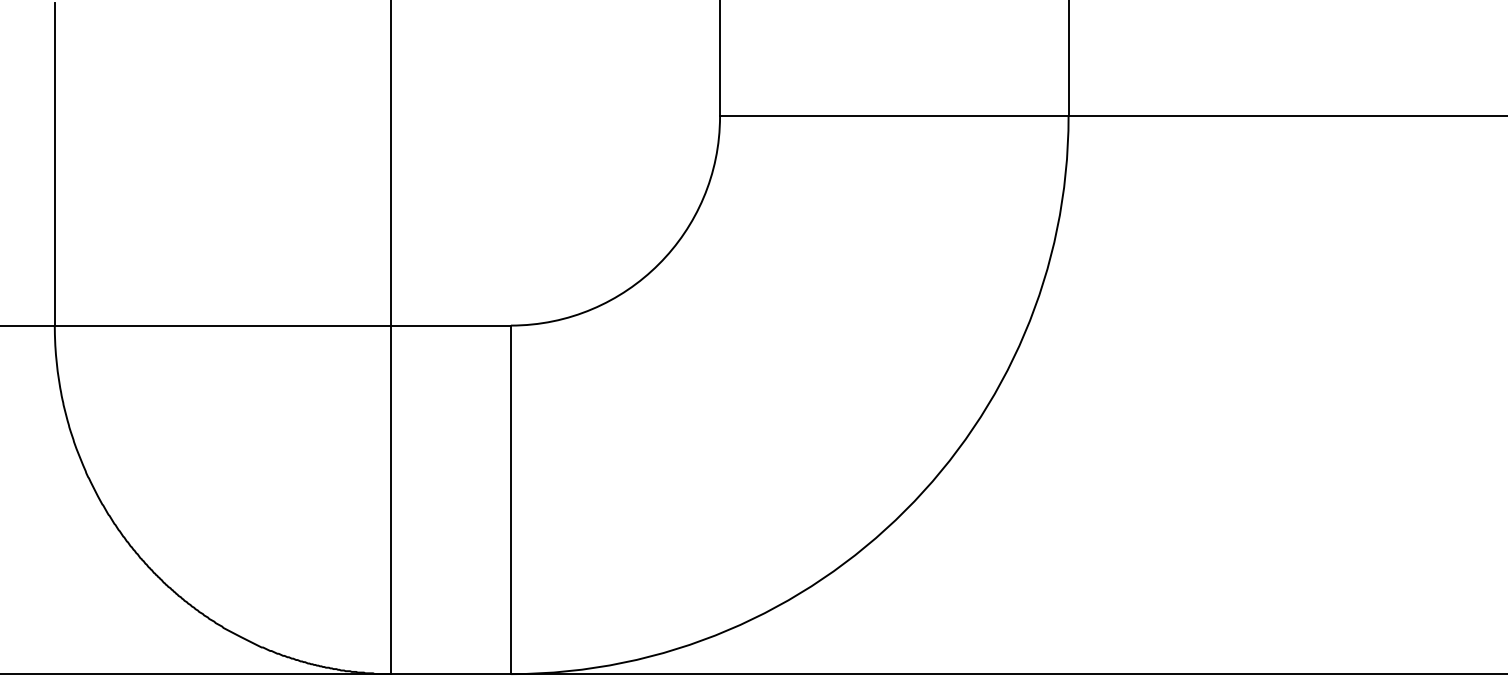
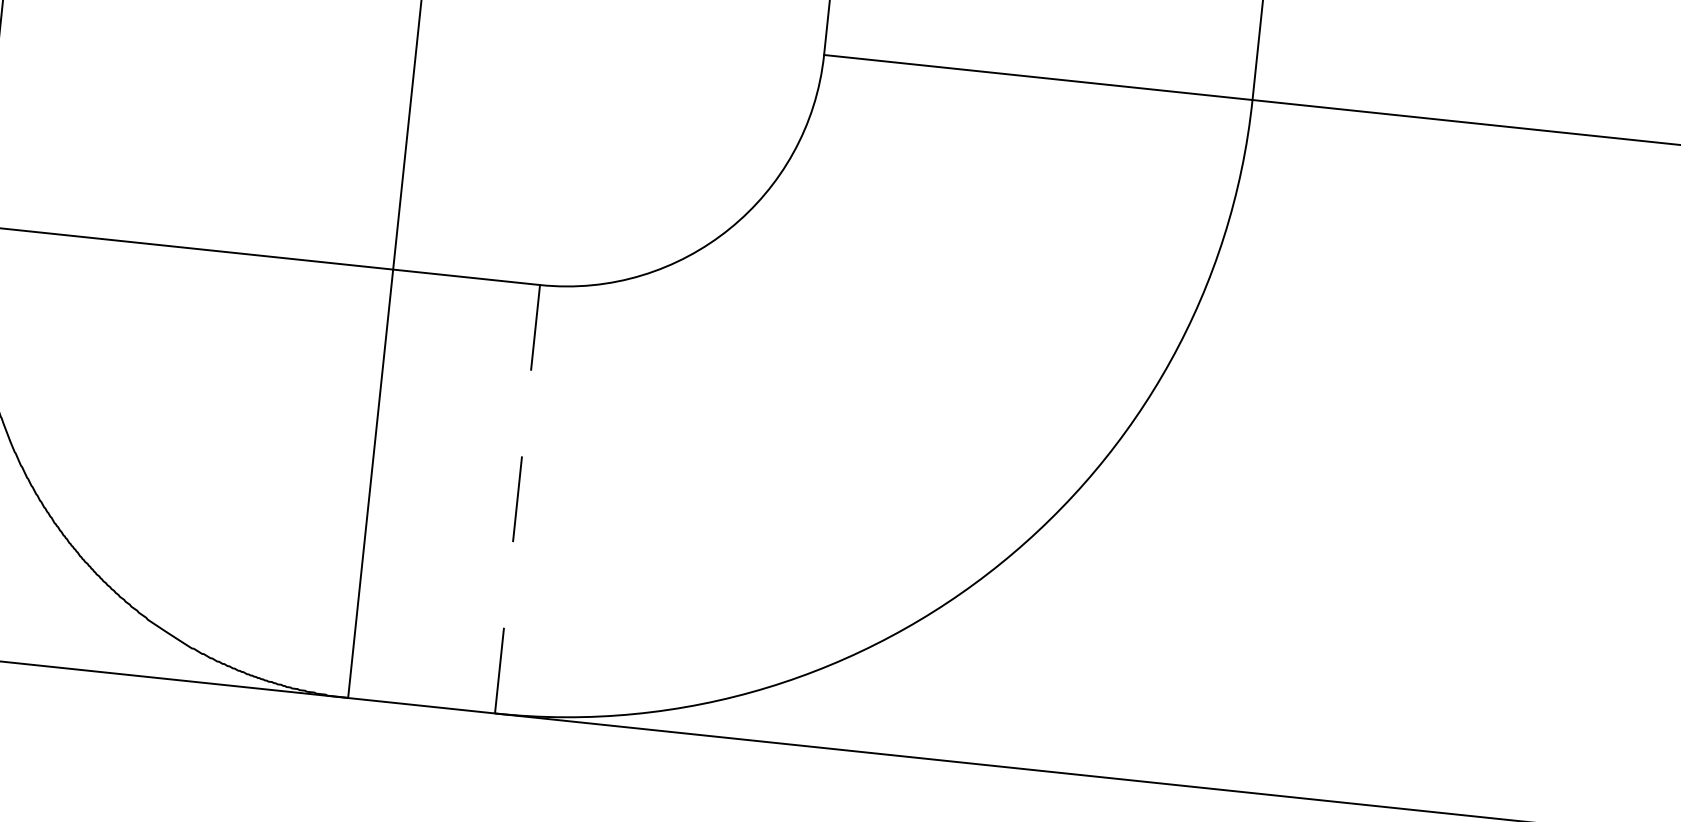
line: (510, 500) -> (516, 499), solid -> dashed

